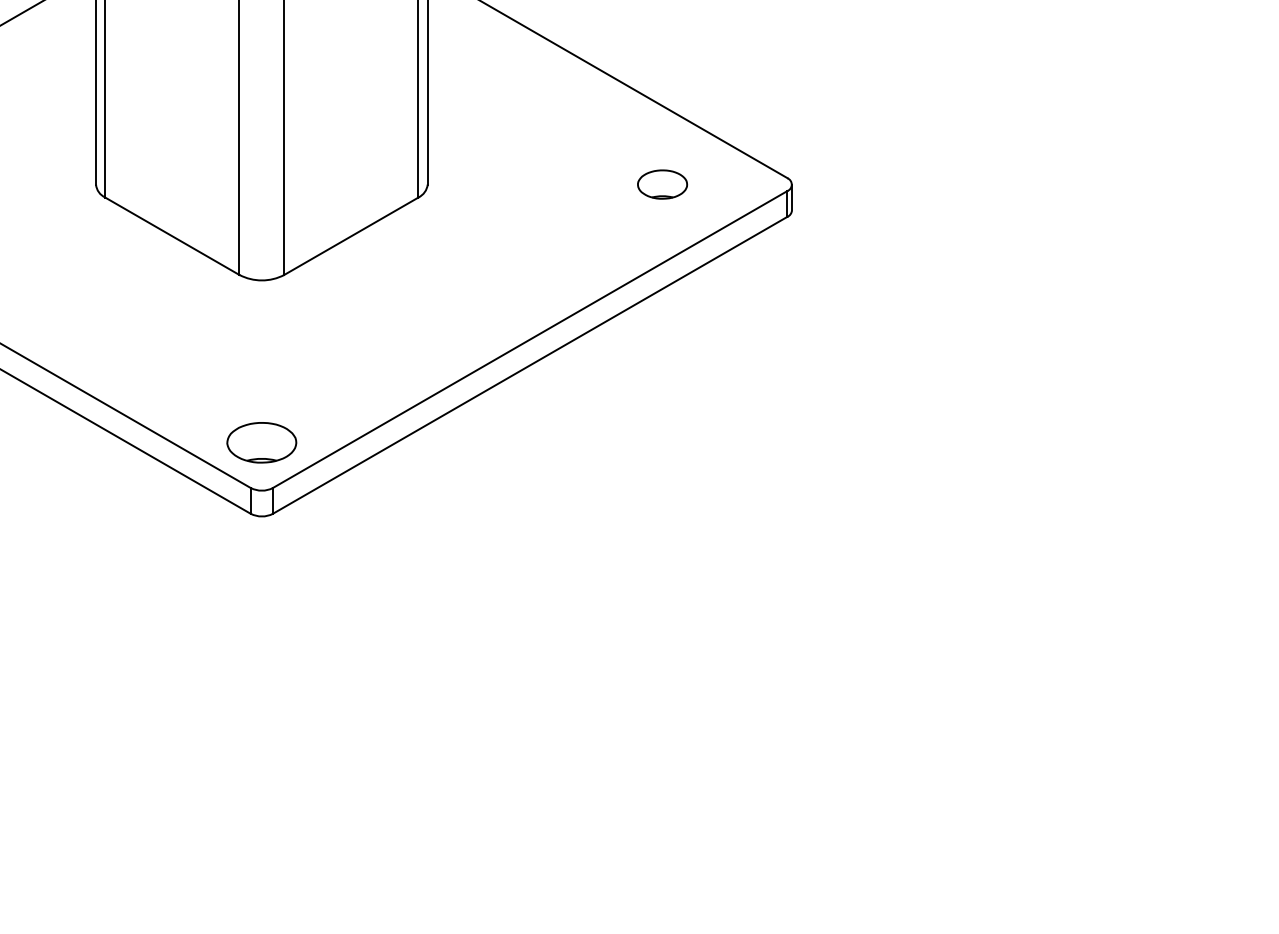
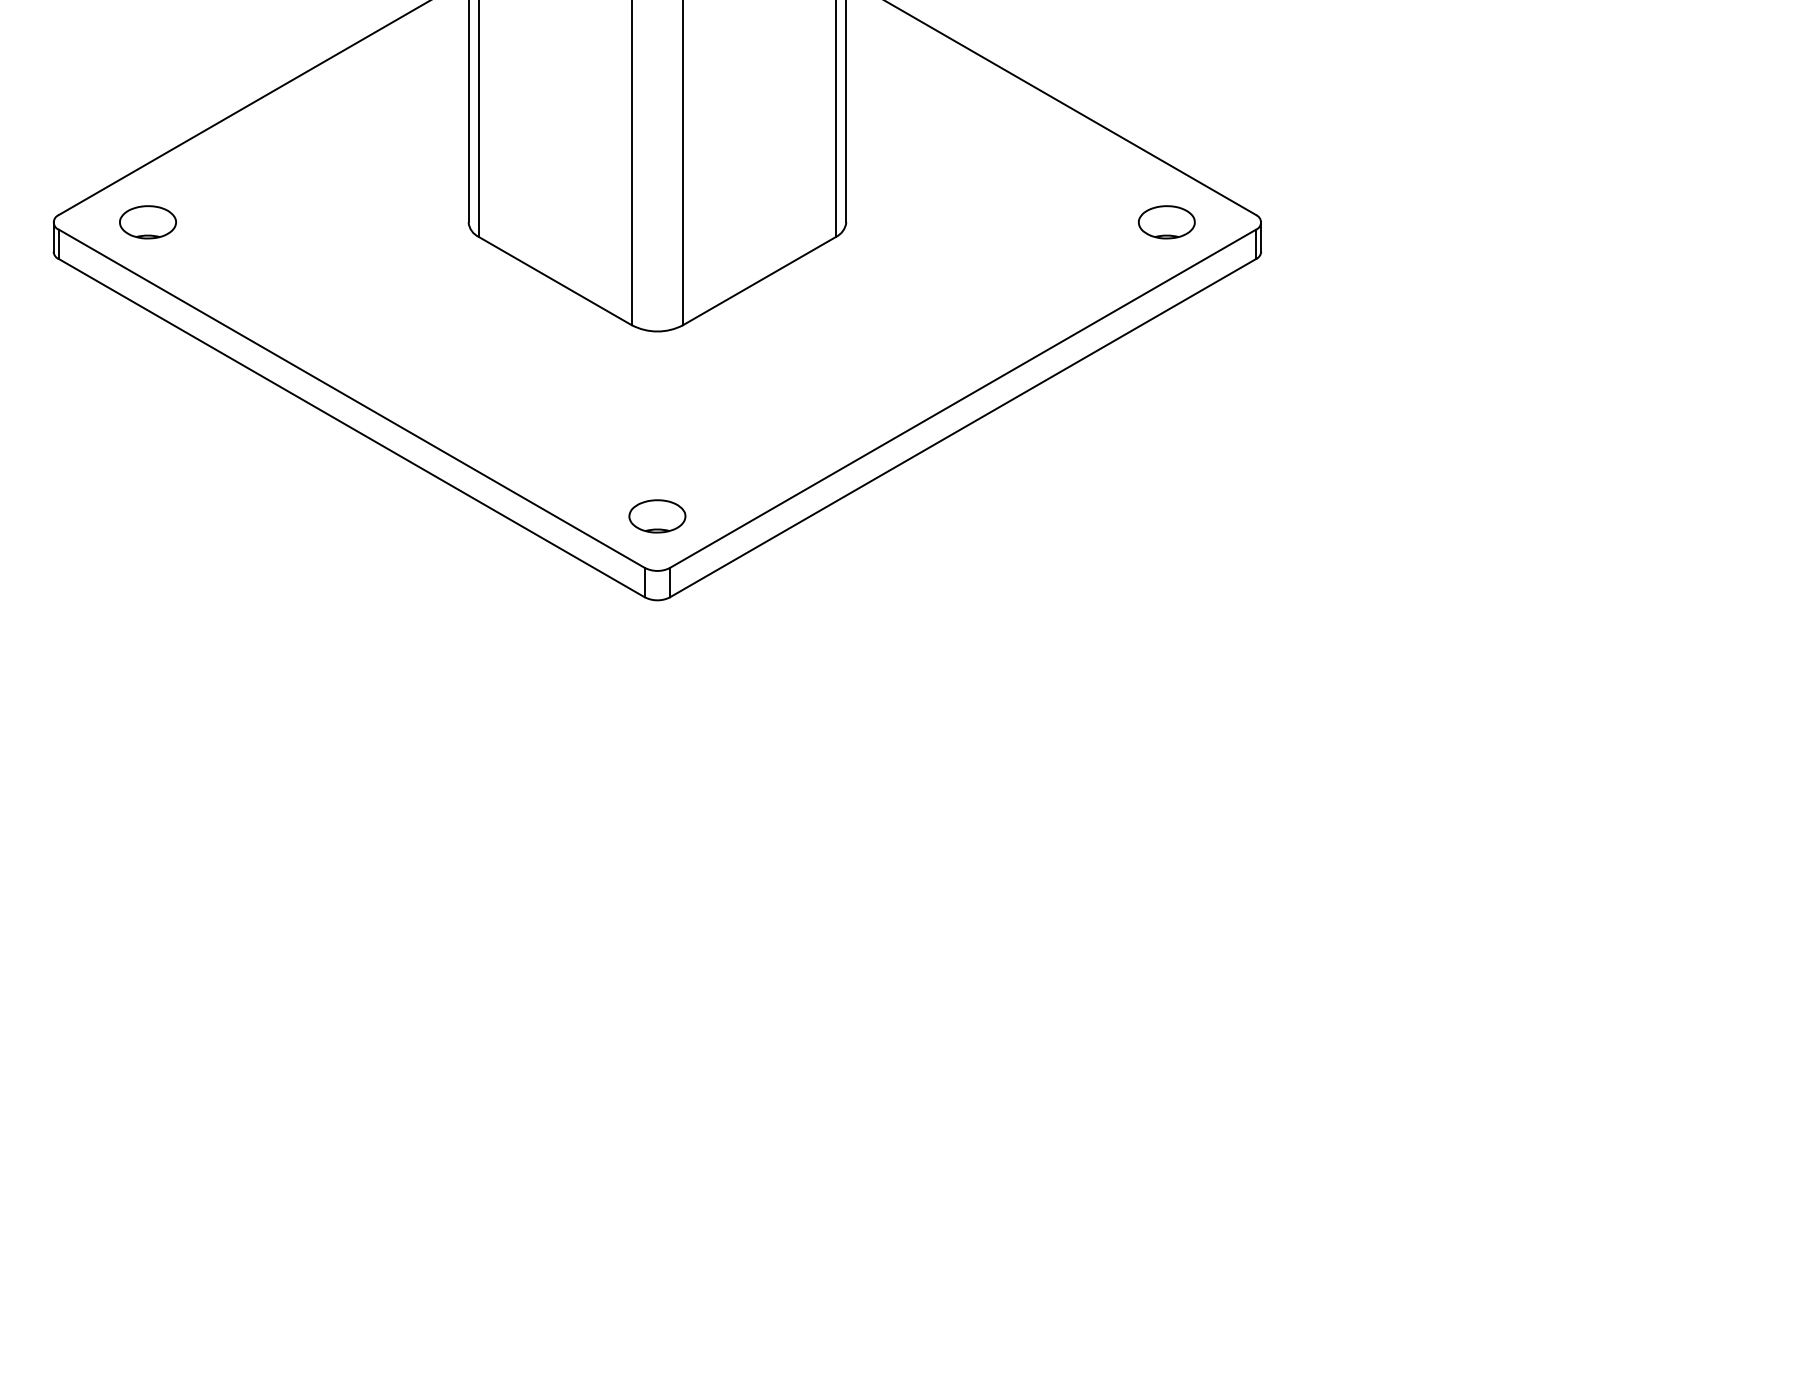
part: (662, 184) -> (1166, 222), moved
part: (261, 442) -> (657, 516), size x0.71

